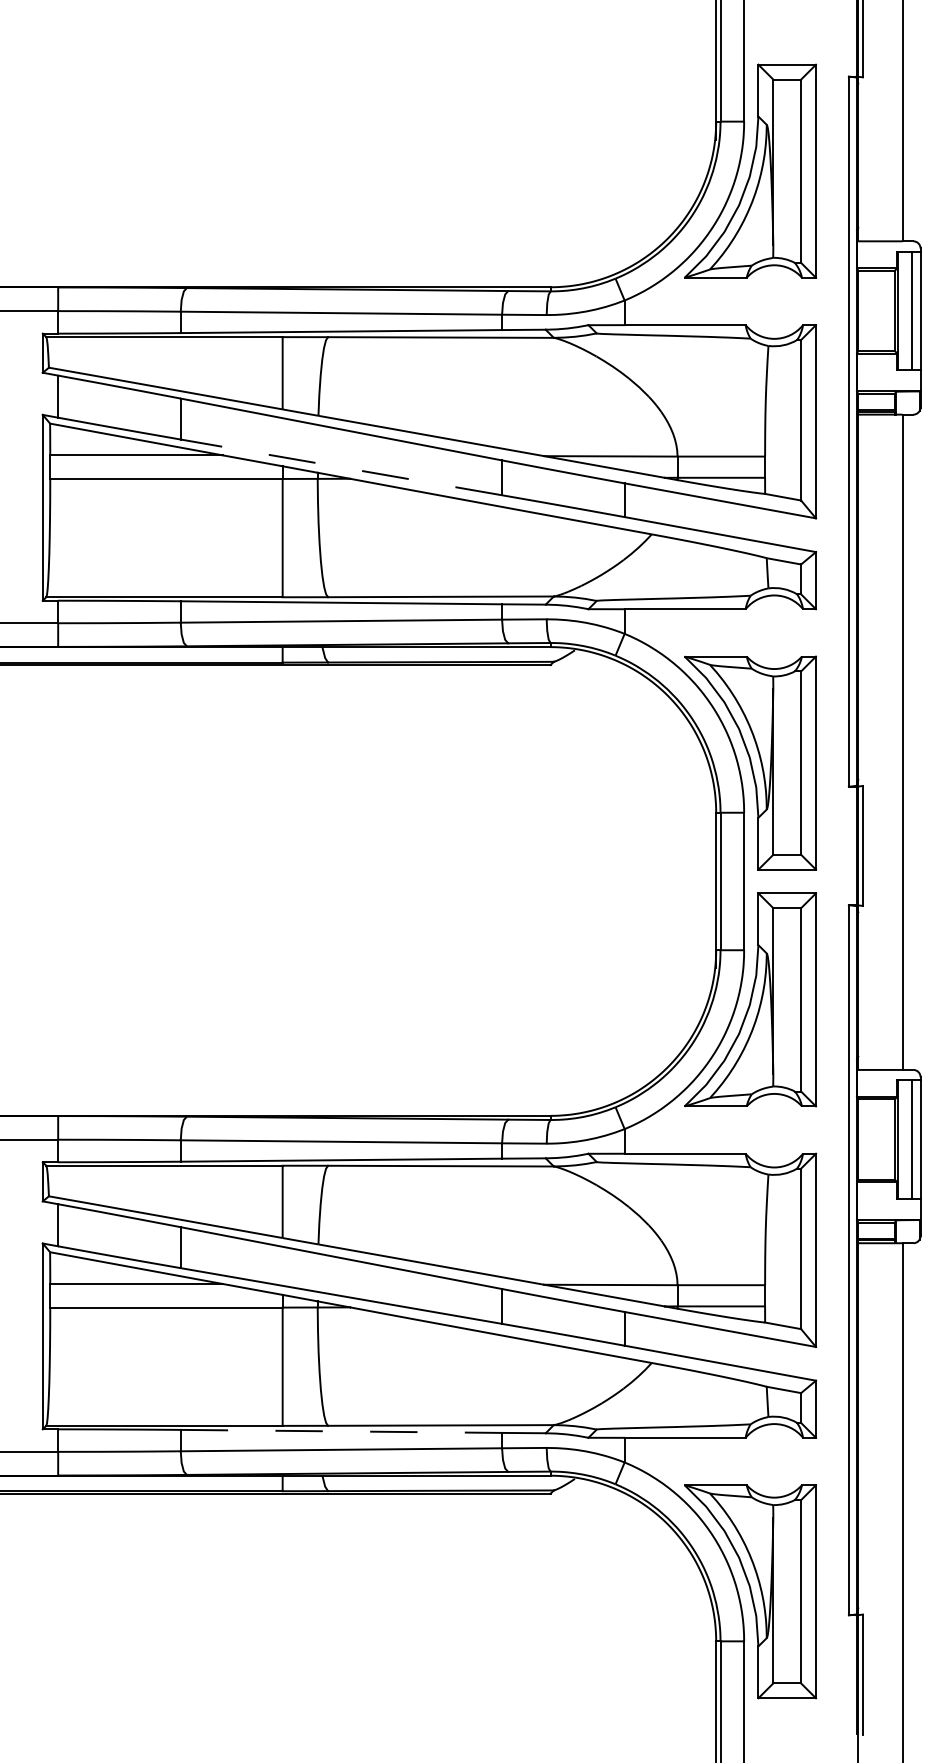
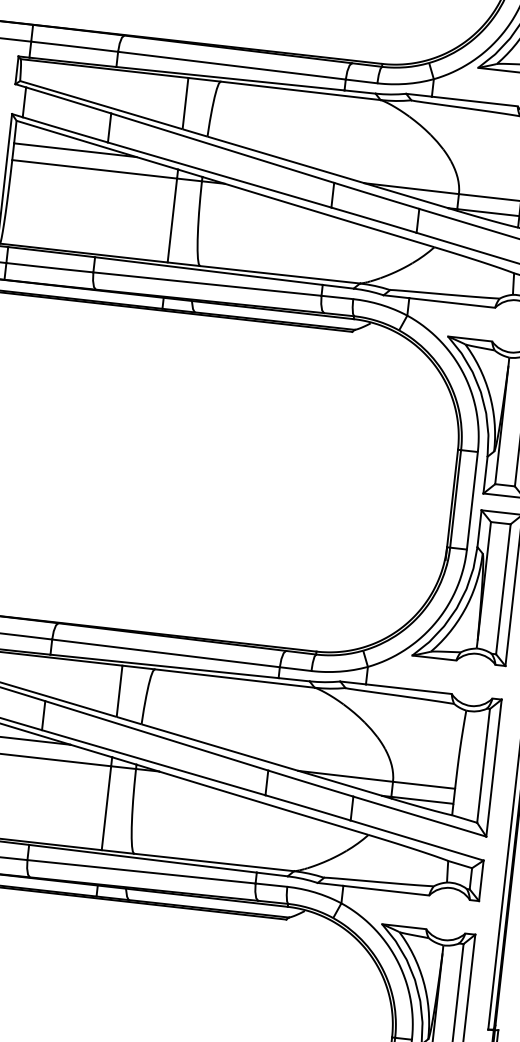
line: (340, 467) -> (219, 175), dashed -> solid
line: (341, 1431) -> (143, 858), dashed -> solid

